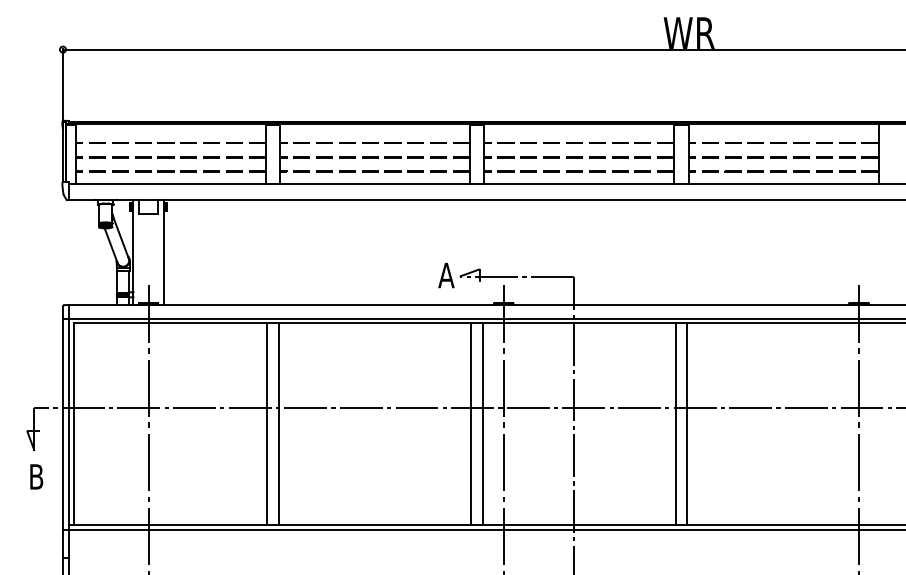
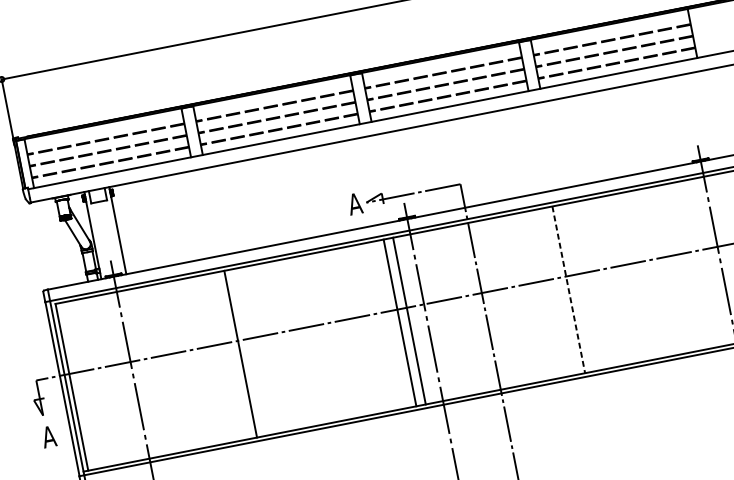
line: (267, 424) -> (231, 356), removed
line: (675, 424) -> (568, 289), solid -> dashed
line: (687, 424) -> (578, 288), removed
text: (36, 476) -> (49, 436), B -> A

